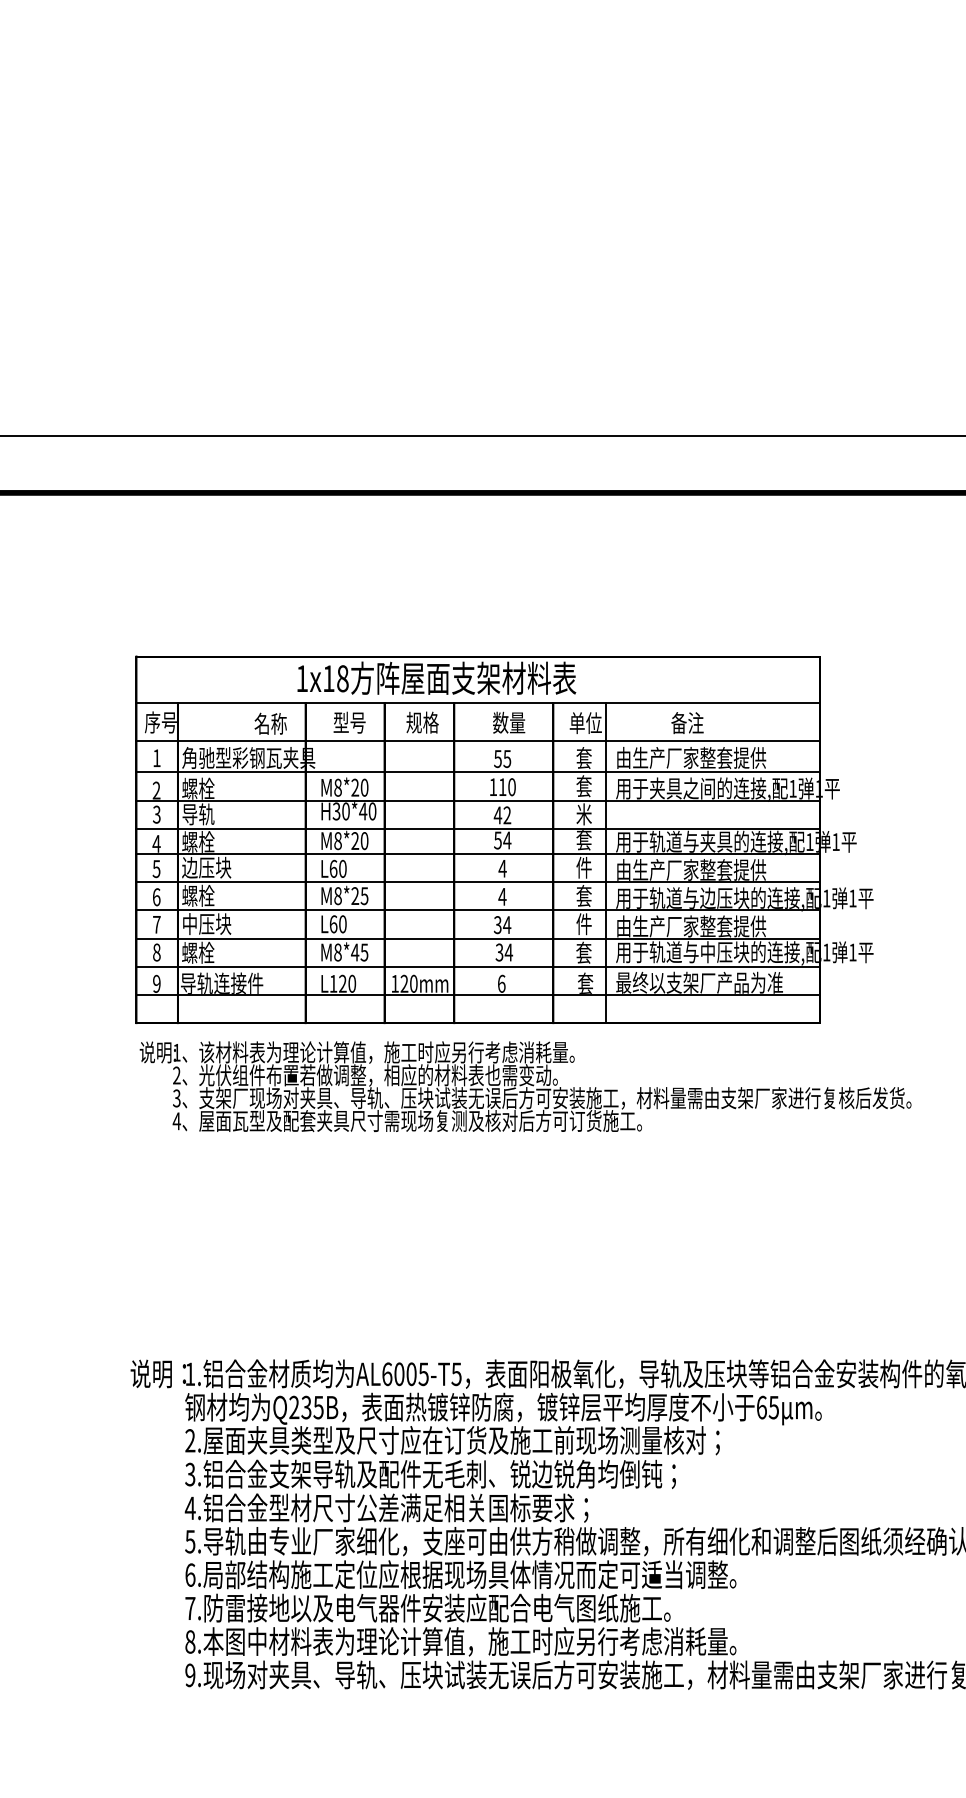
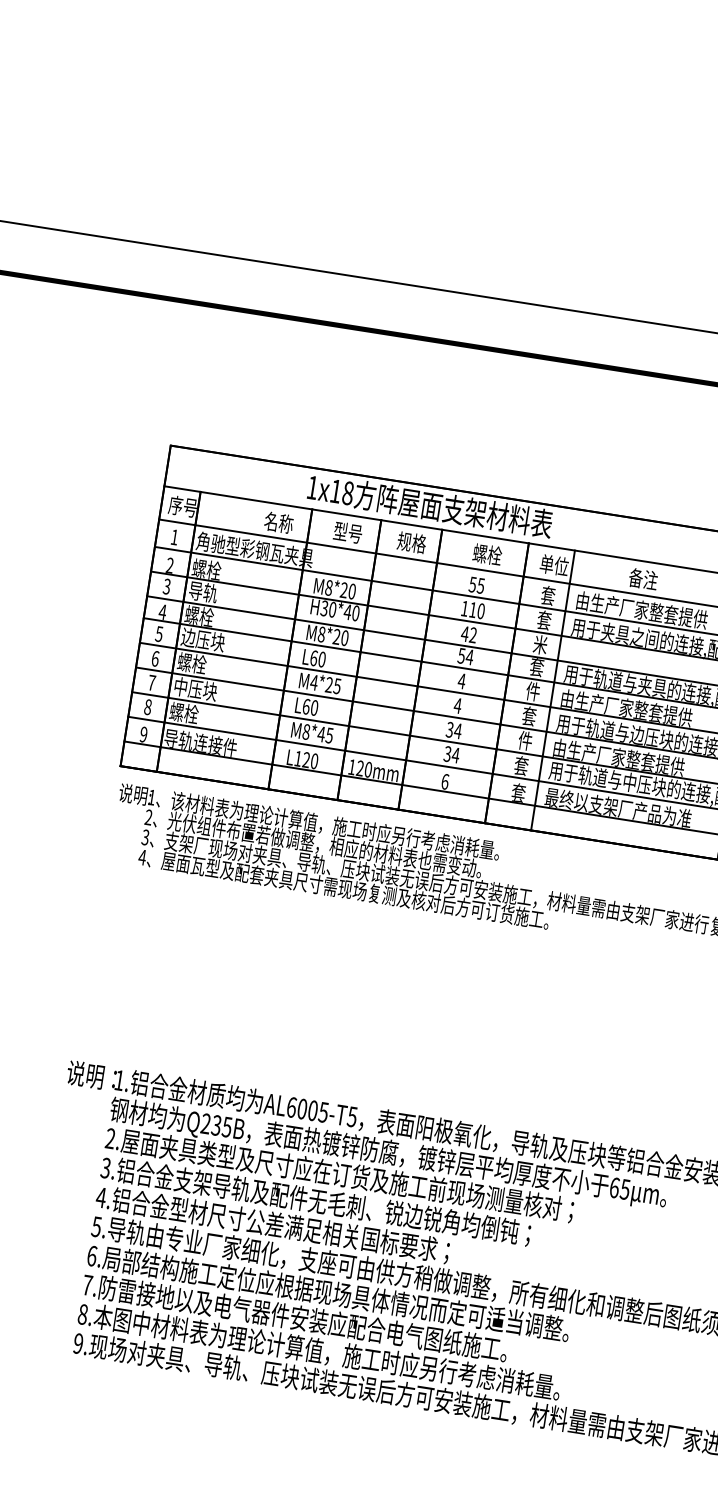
text: (509, 722) -> (487, 554), 数量 -> 螺栓
text: (337, 896) -> (313, 682), M8*25 -> M4*25

